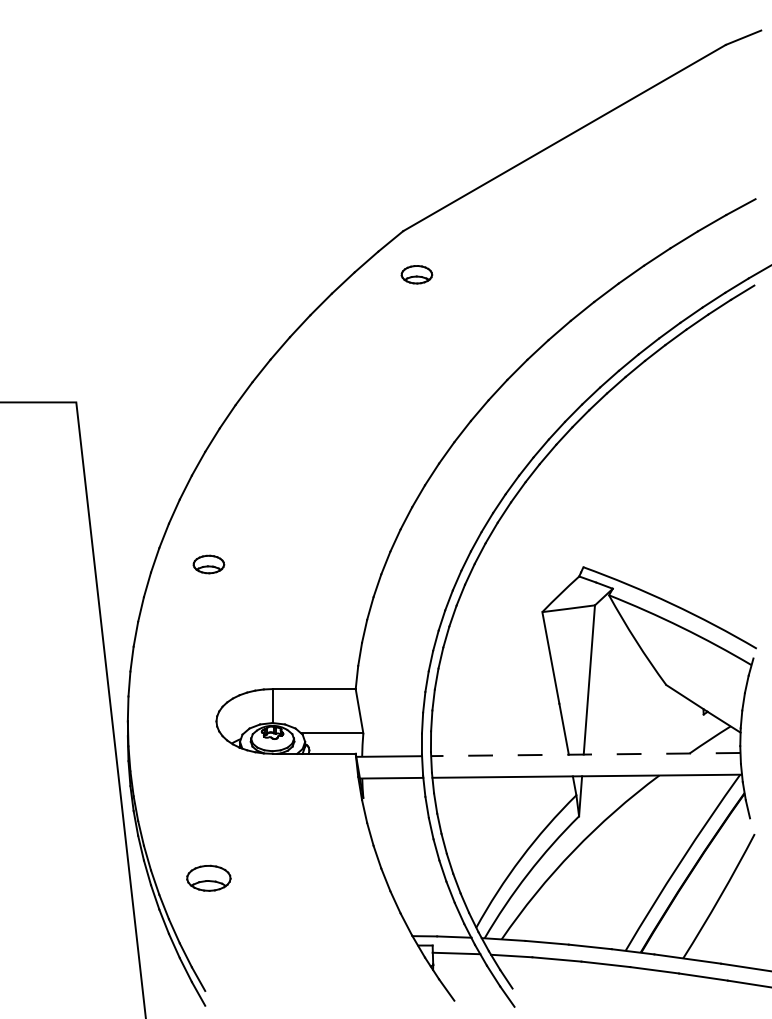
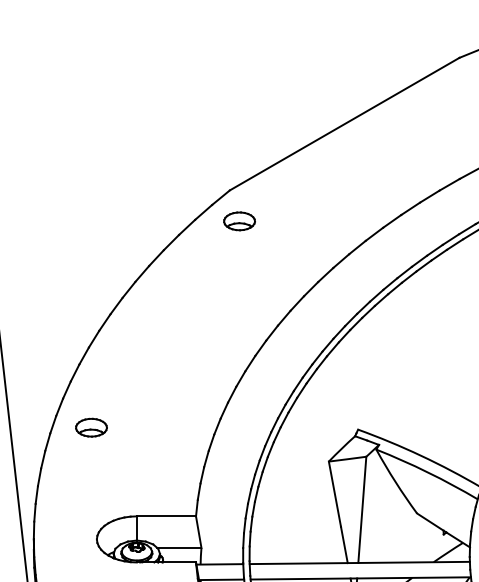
part: (416, 274) -> (239, 221), size x1.43
part: (208, 564) -> (91, 427), size x1.43
line: (585, 754) -> (359, 562), dashed -> solid

